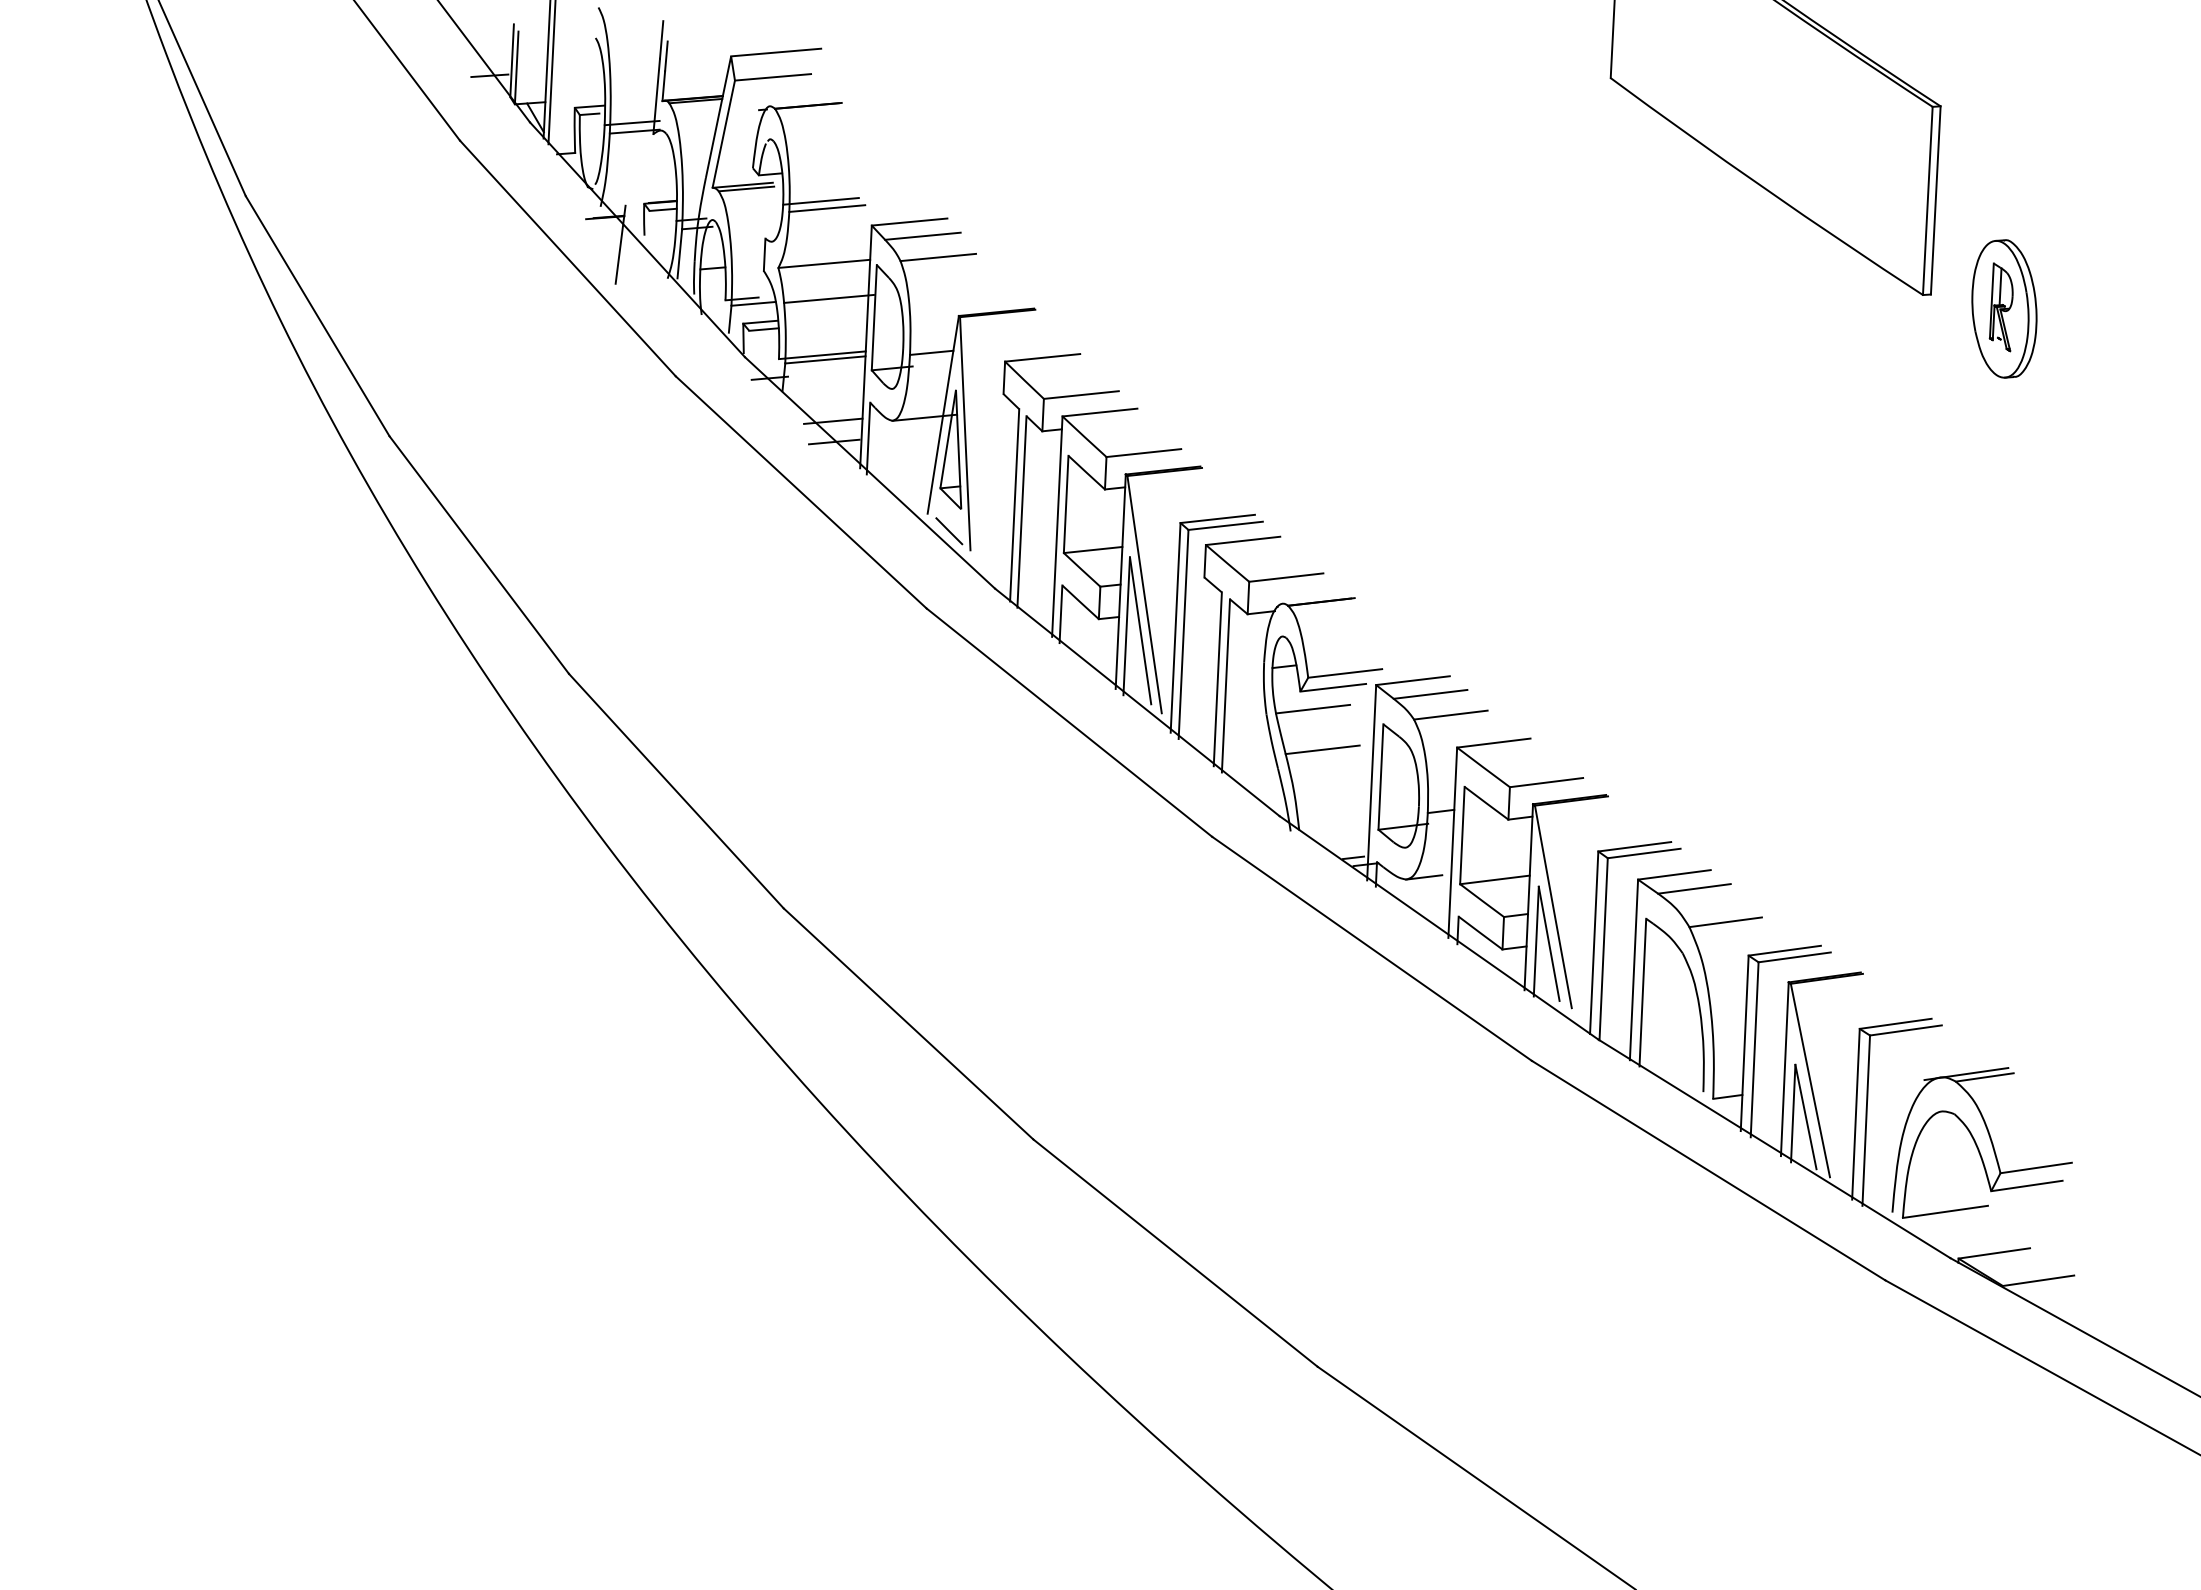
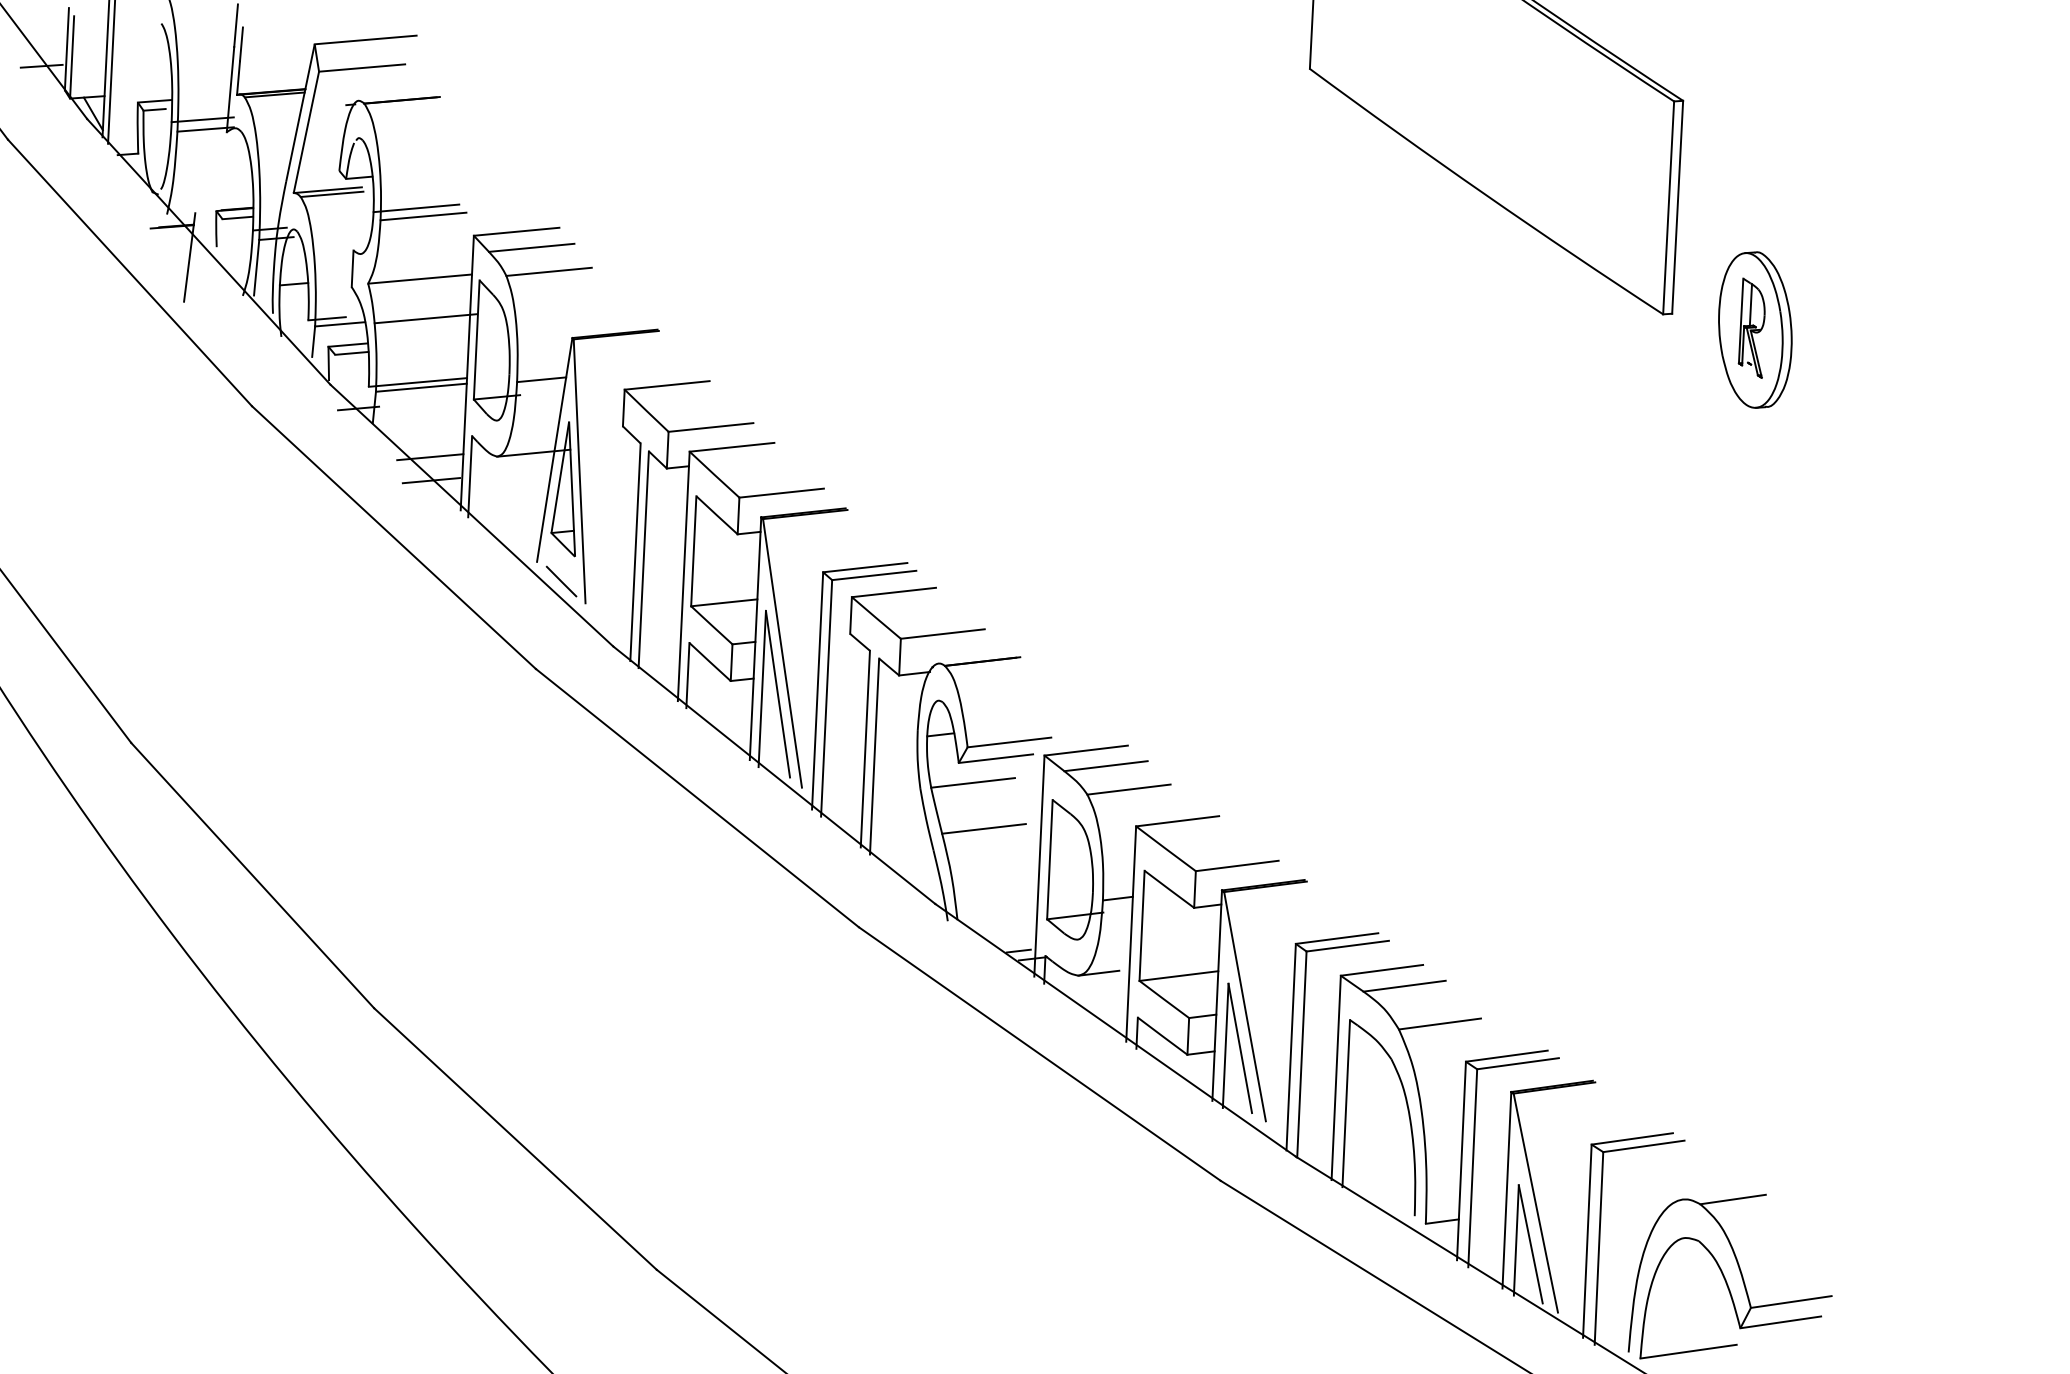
line: (1966, 1074) -> (1712, 1196), removed

